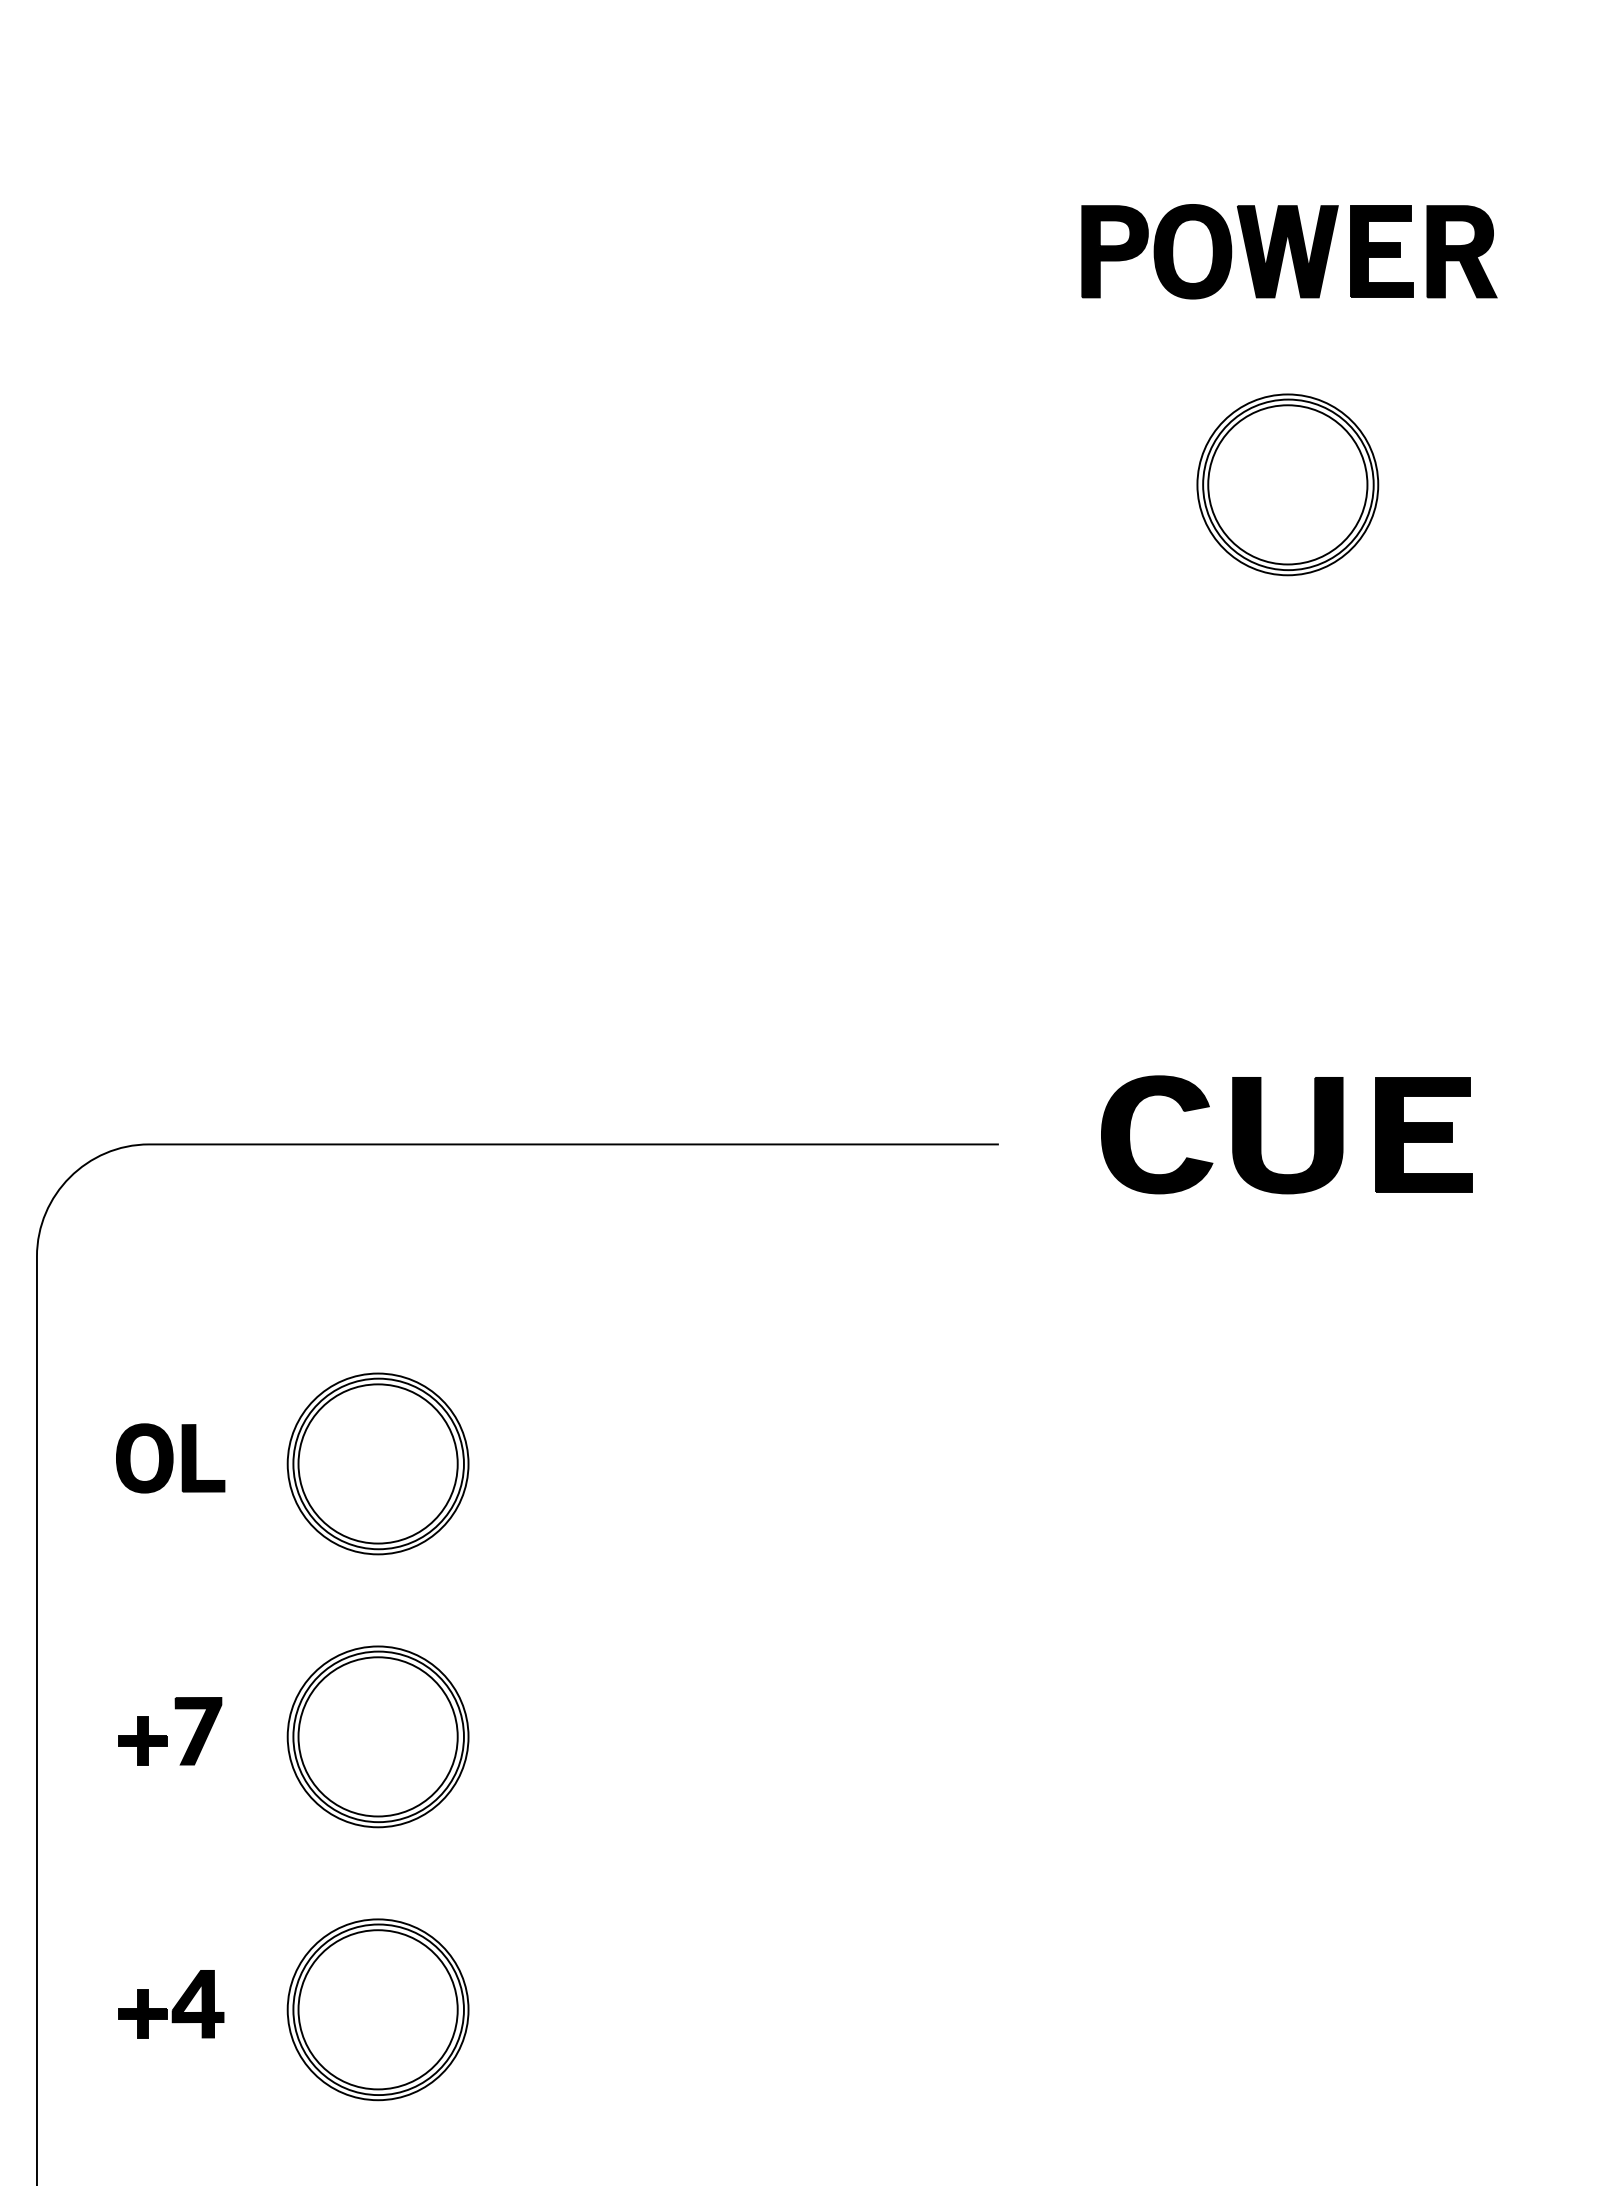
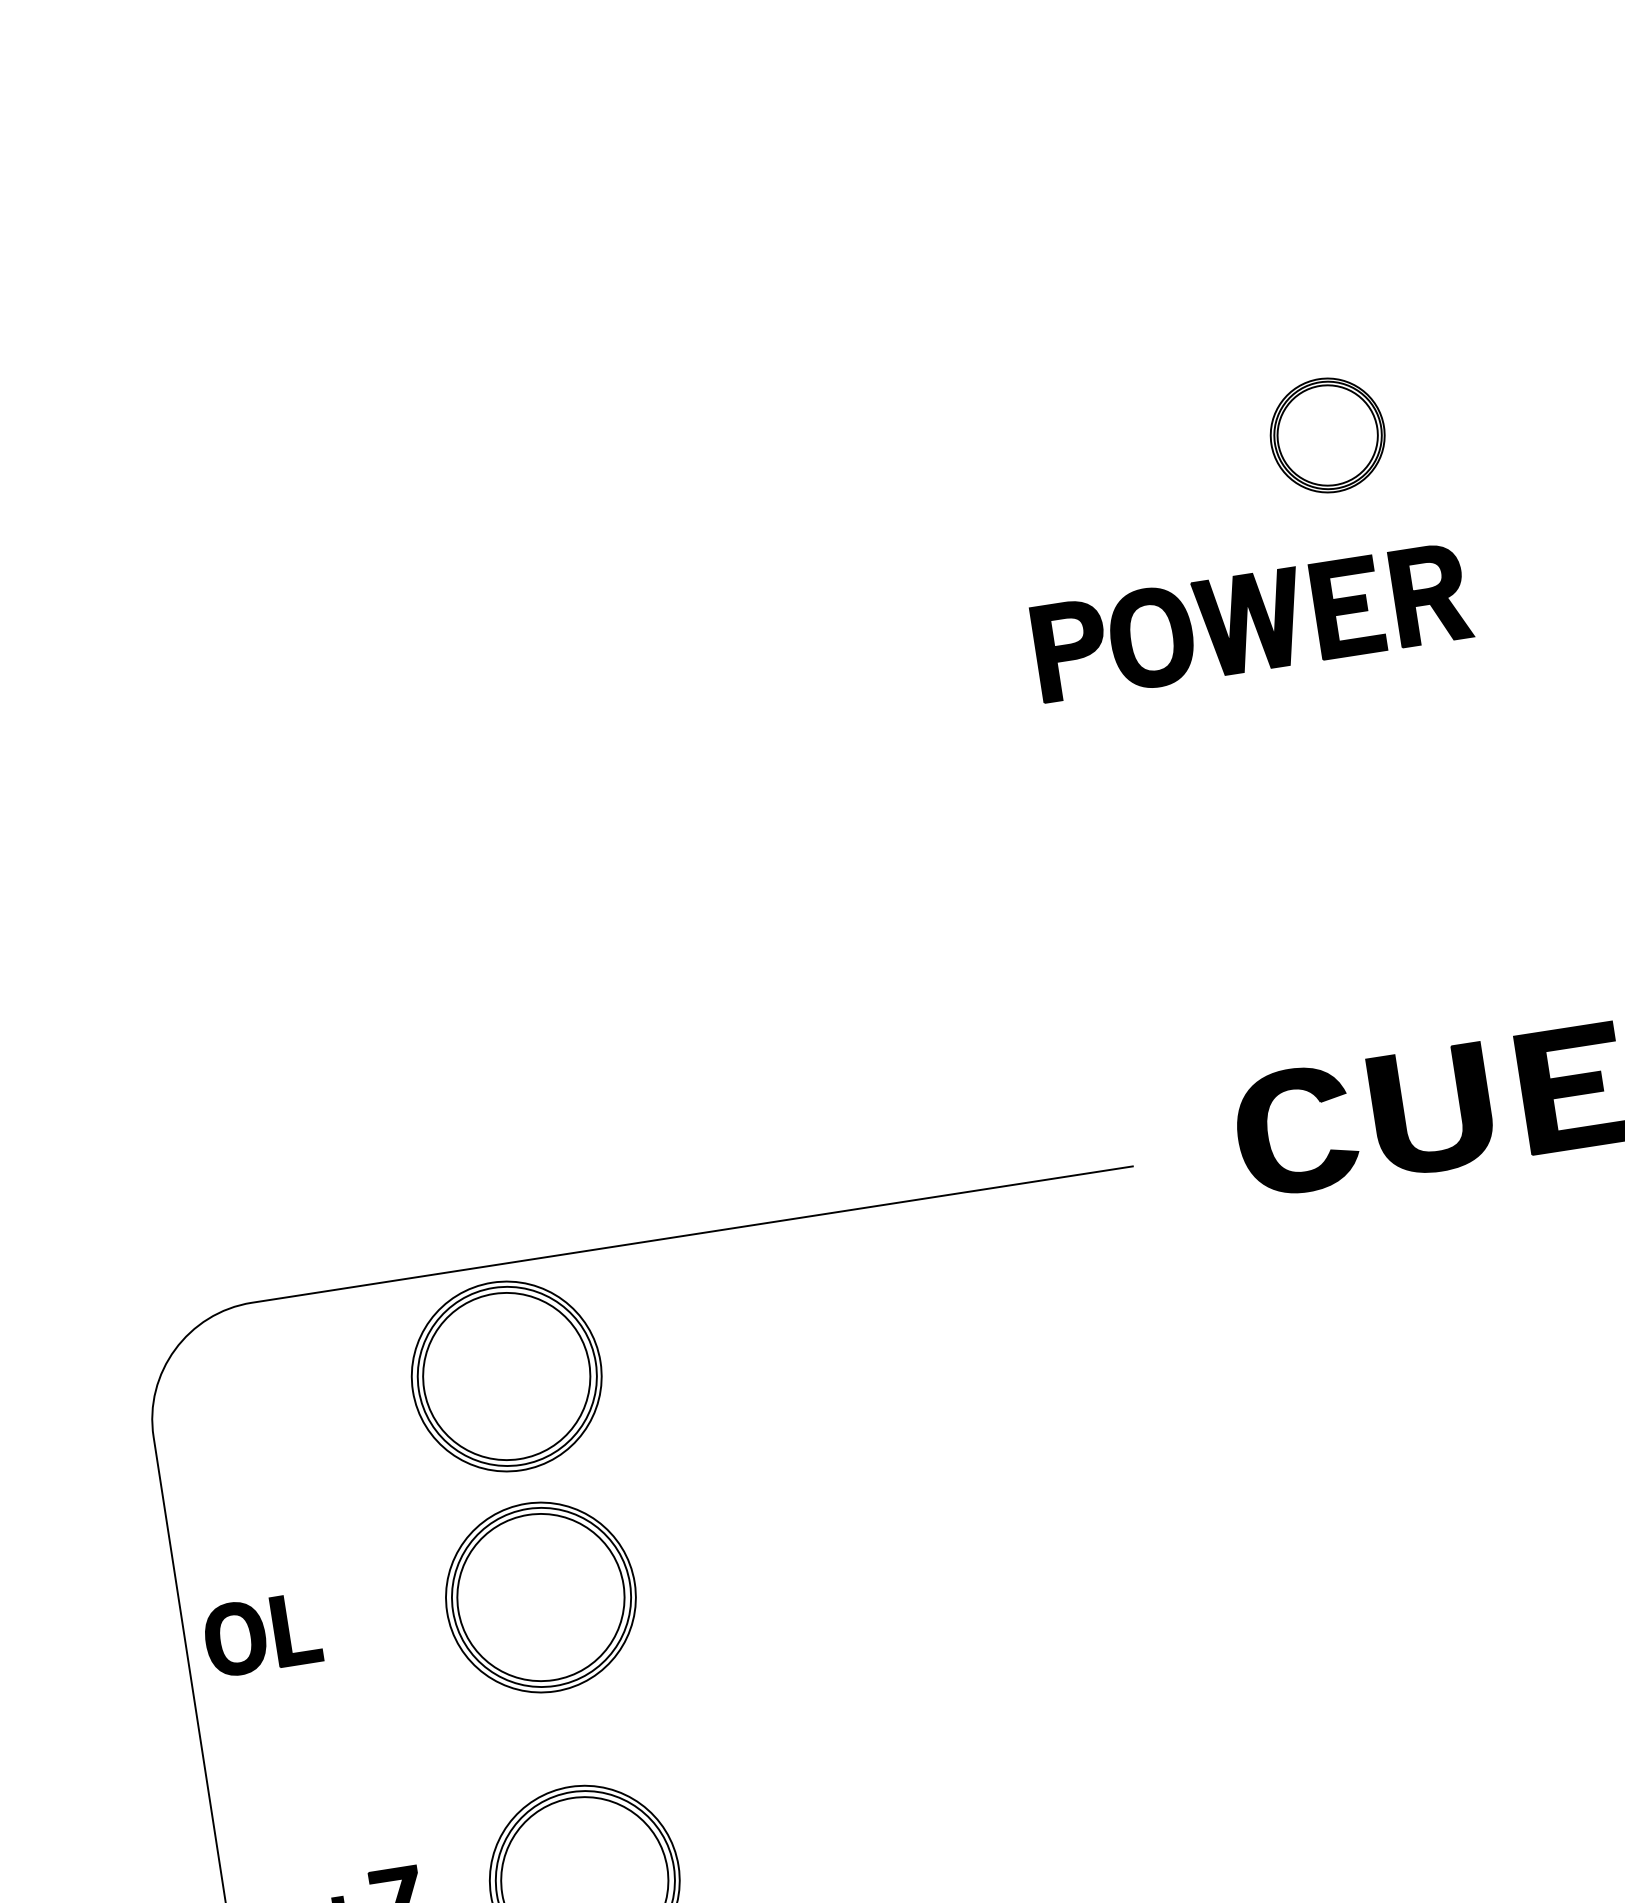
part: (1289, 251) -> (1252, 622), moved
part: (1287, 484) -> (1327, 435), size x0.6
part: (377, 1250) -> (506, 1376), added
part: (170, 1458) -> (262, 1634), moved

